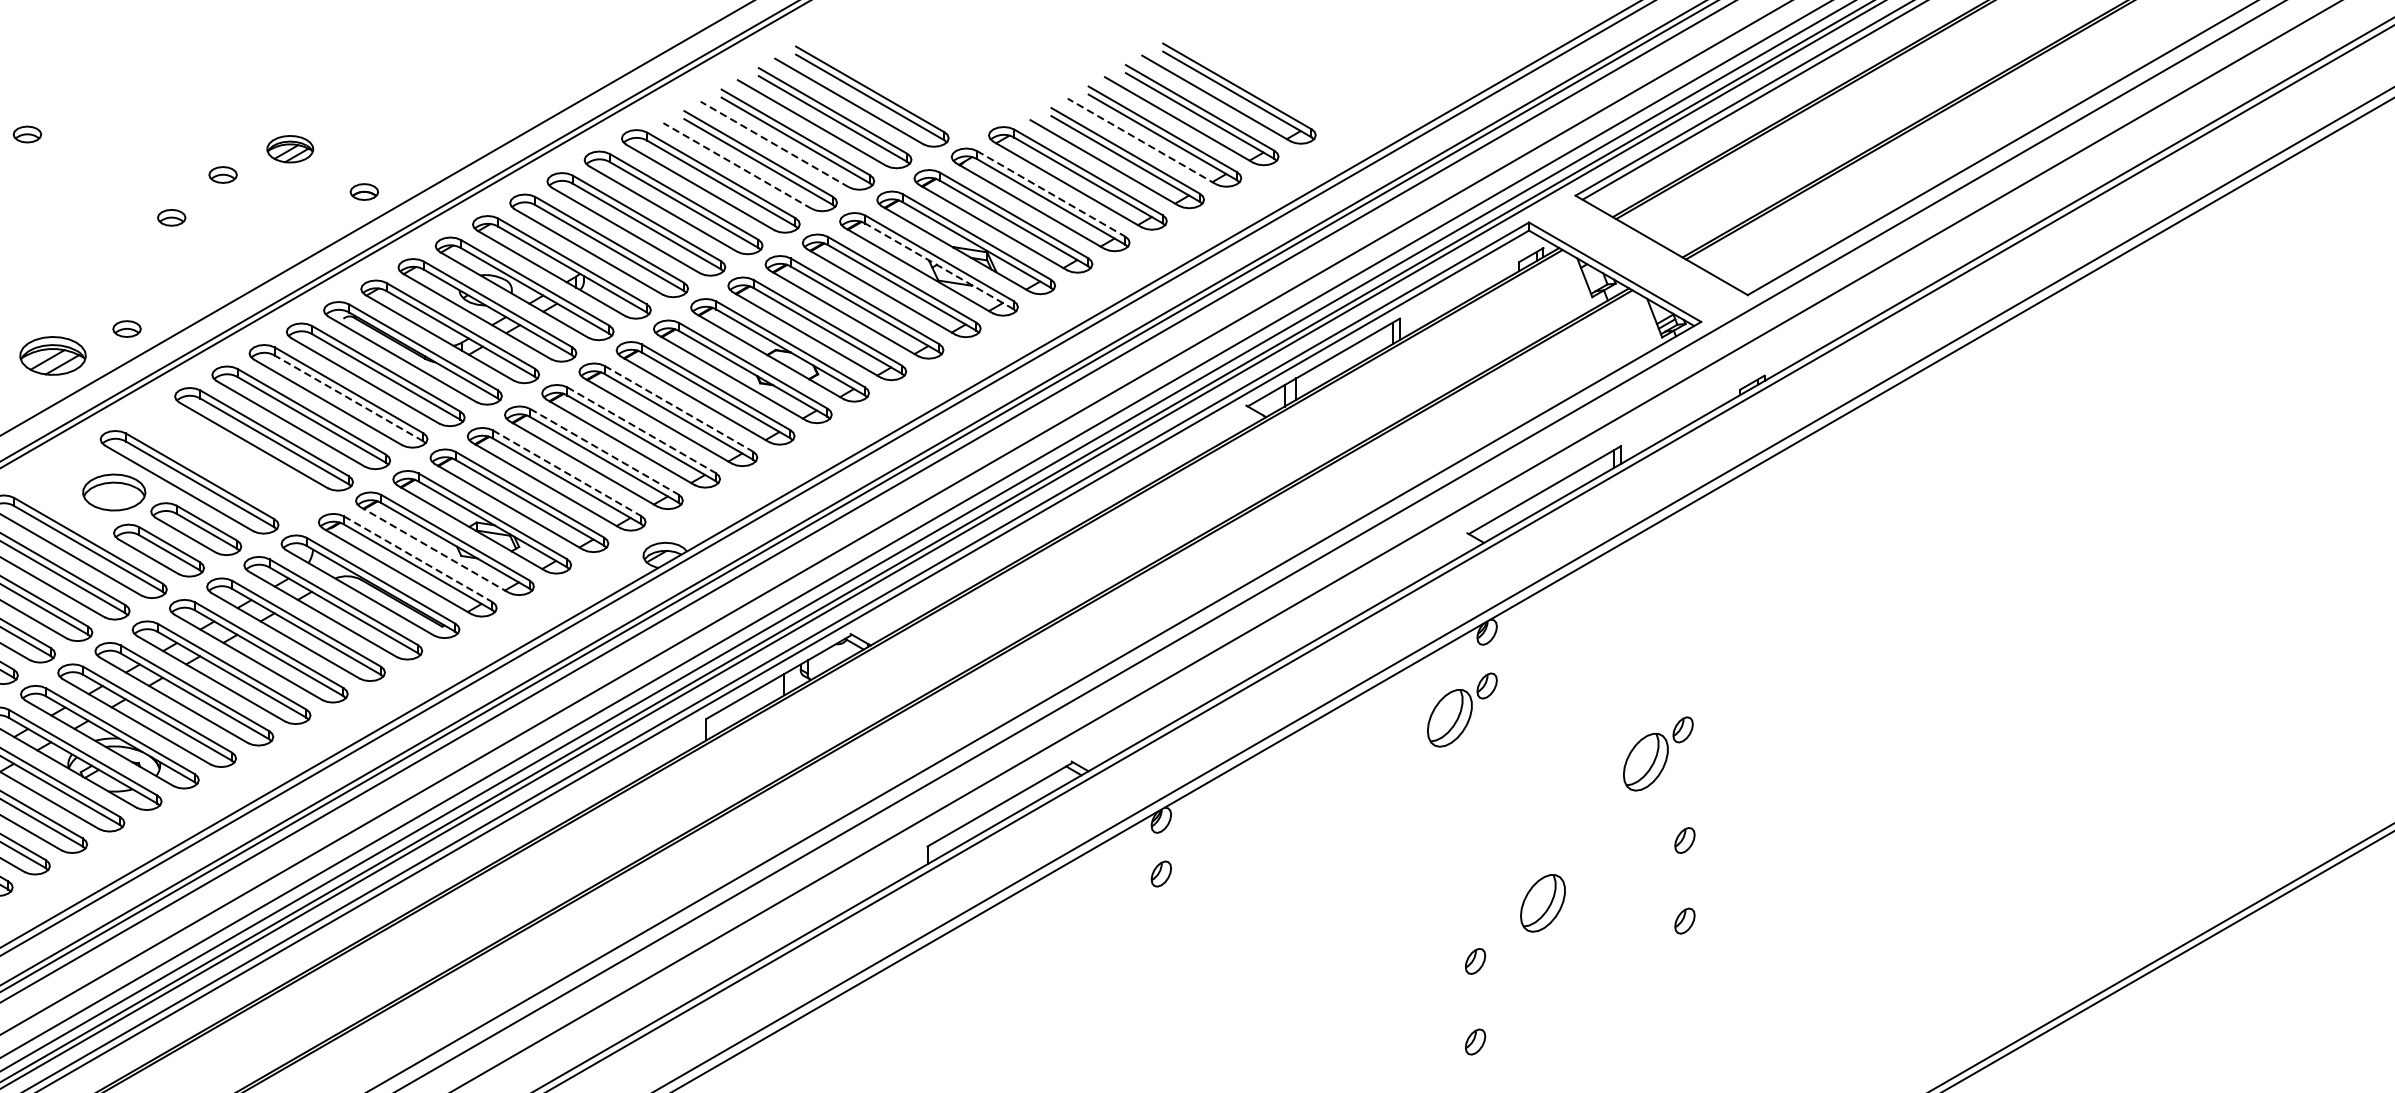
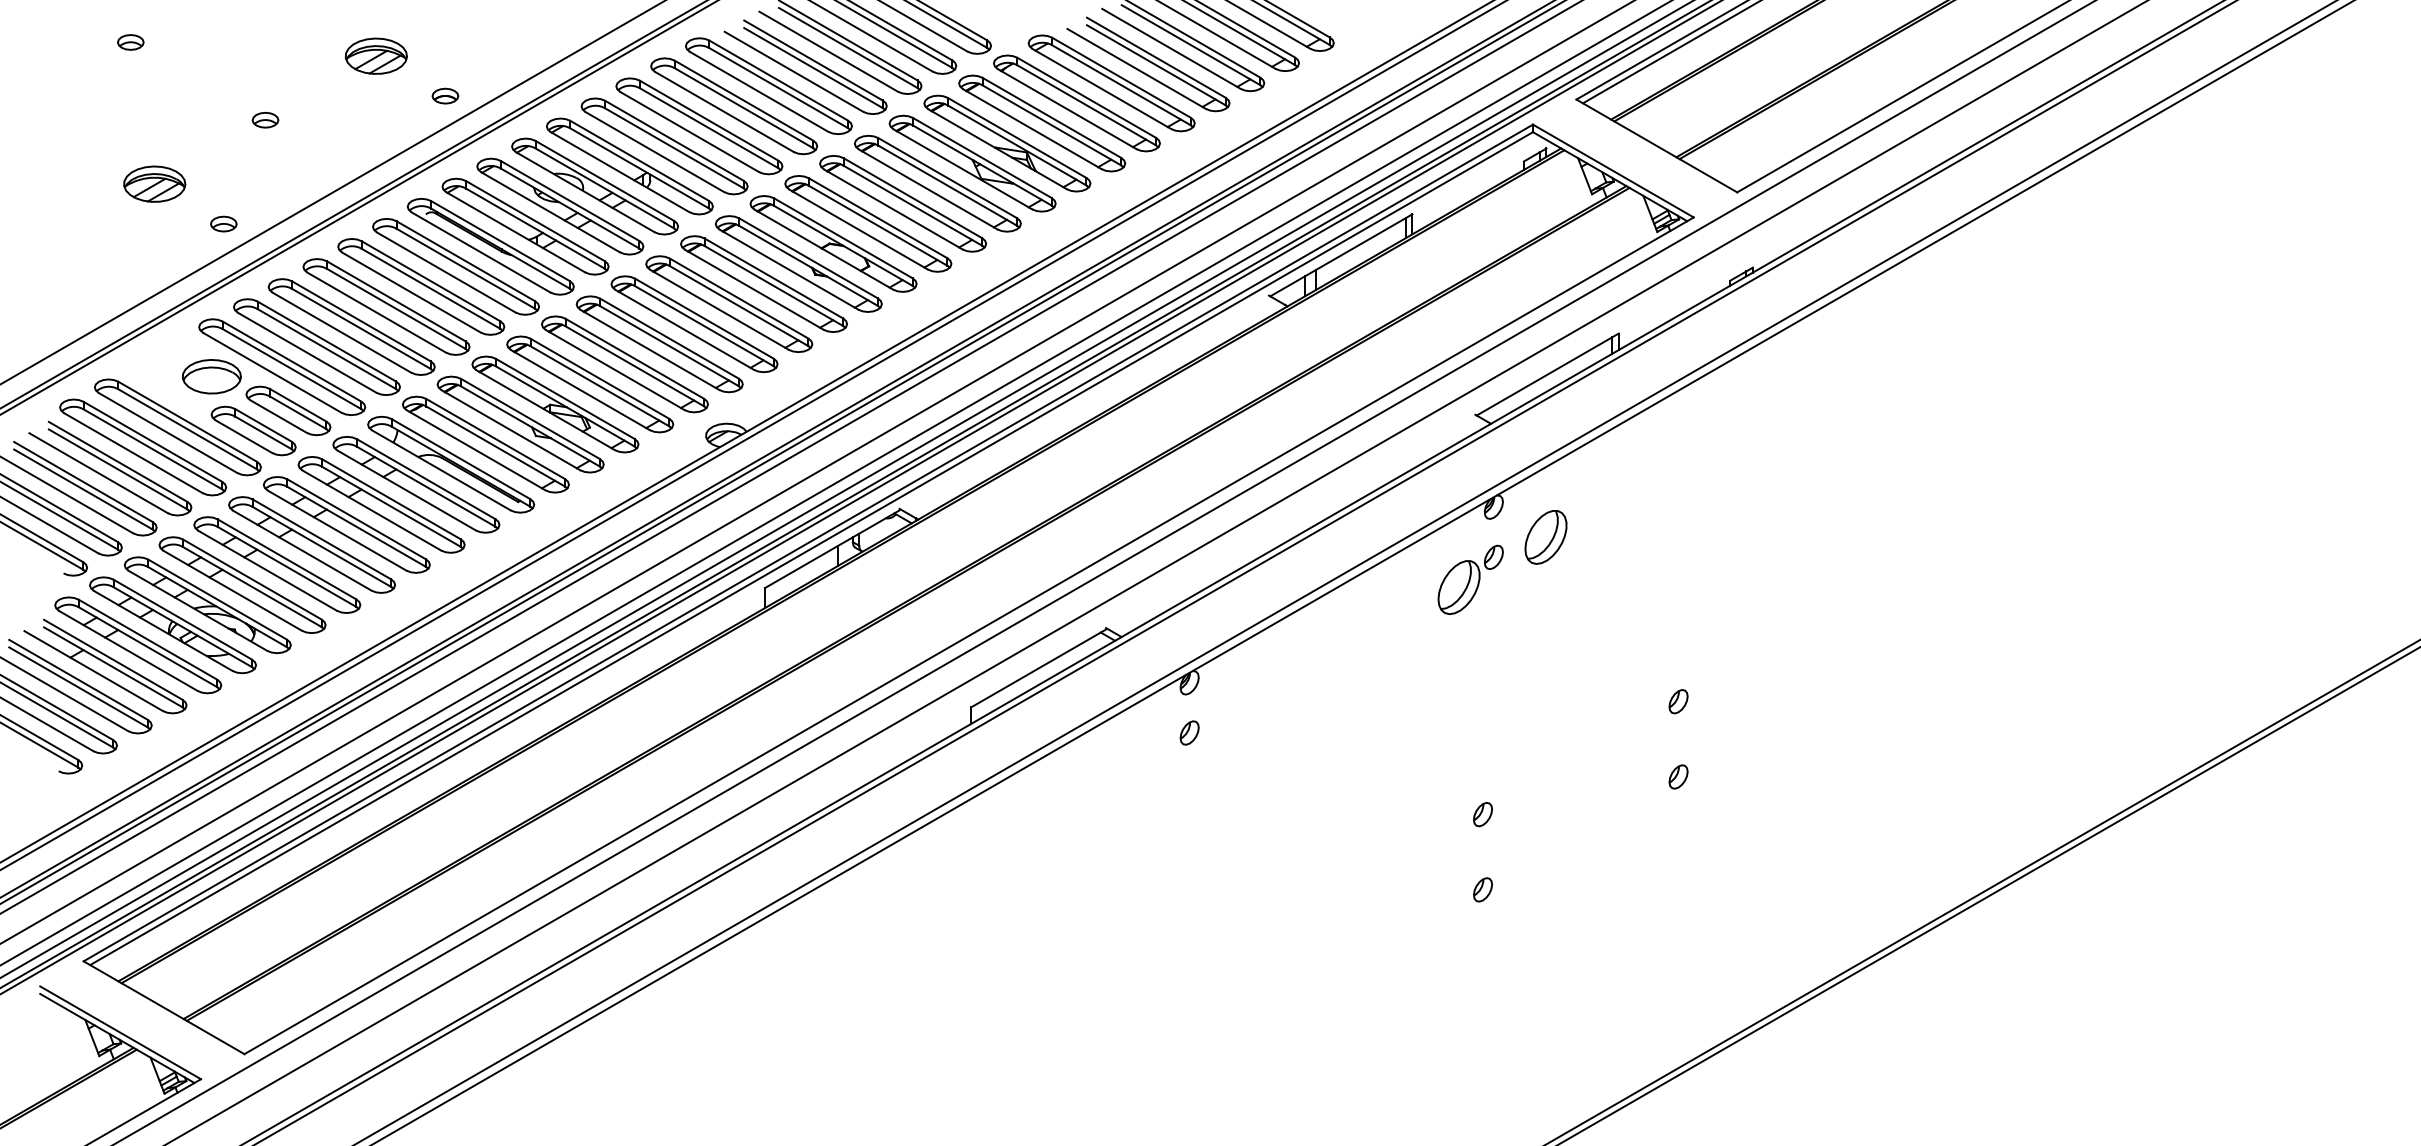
line: (1141, 141) -> (1171, 48), dashed -> solid
line: (774, 144) -> (828, 51), dashed -> solid
part: (289, 148) -> (375, 55), size x1.43
line: (737, 165) -> (793, 71), dashed -> solid
part: (223, 174) -> (313, 79), removed
line: (1050, 193) -> (1086, 97), dashed -> solid
line: (939, 266) -> (982, 165), dashed -> solid
part: (52, 355) -> (154, 183), moved
line: (349, 398) -> (431, 288), dashed -> solid
line: (679, 408) -> (739, 298), dashed -> solid
line: (641, 430) -> (704, 318), dashed -> solid
line: (604, 451) -> (669, 338), dashed -> solid
part: (226, 460) -> (316, 346), added
line: (566, 472) -> (634, 358), dashed -> solid
line: (434, 550) -> (510, 430), dashed -> solid
line: (418, 559) -> (495, 439), dashed -> solid
part: (1658, 753) -> (1653, 620), removed
part: (1542, 903) -> (1545, 537), moved

